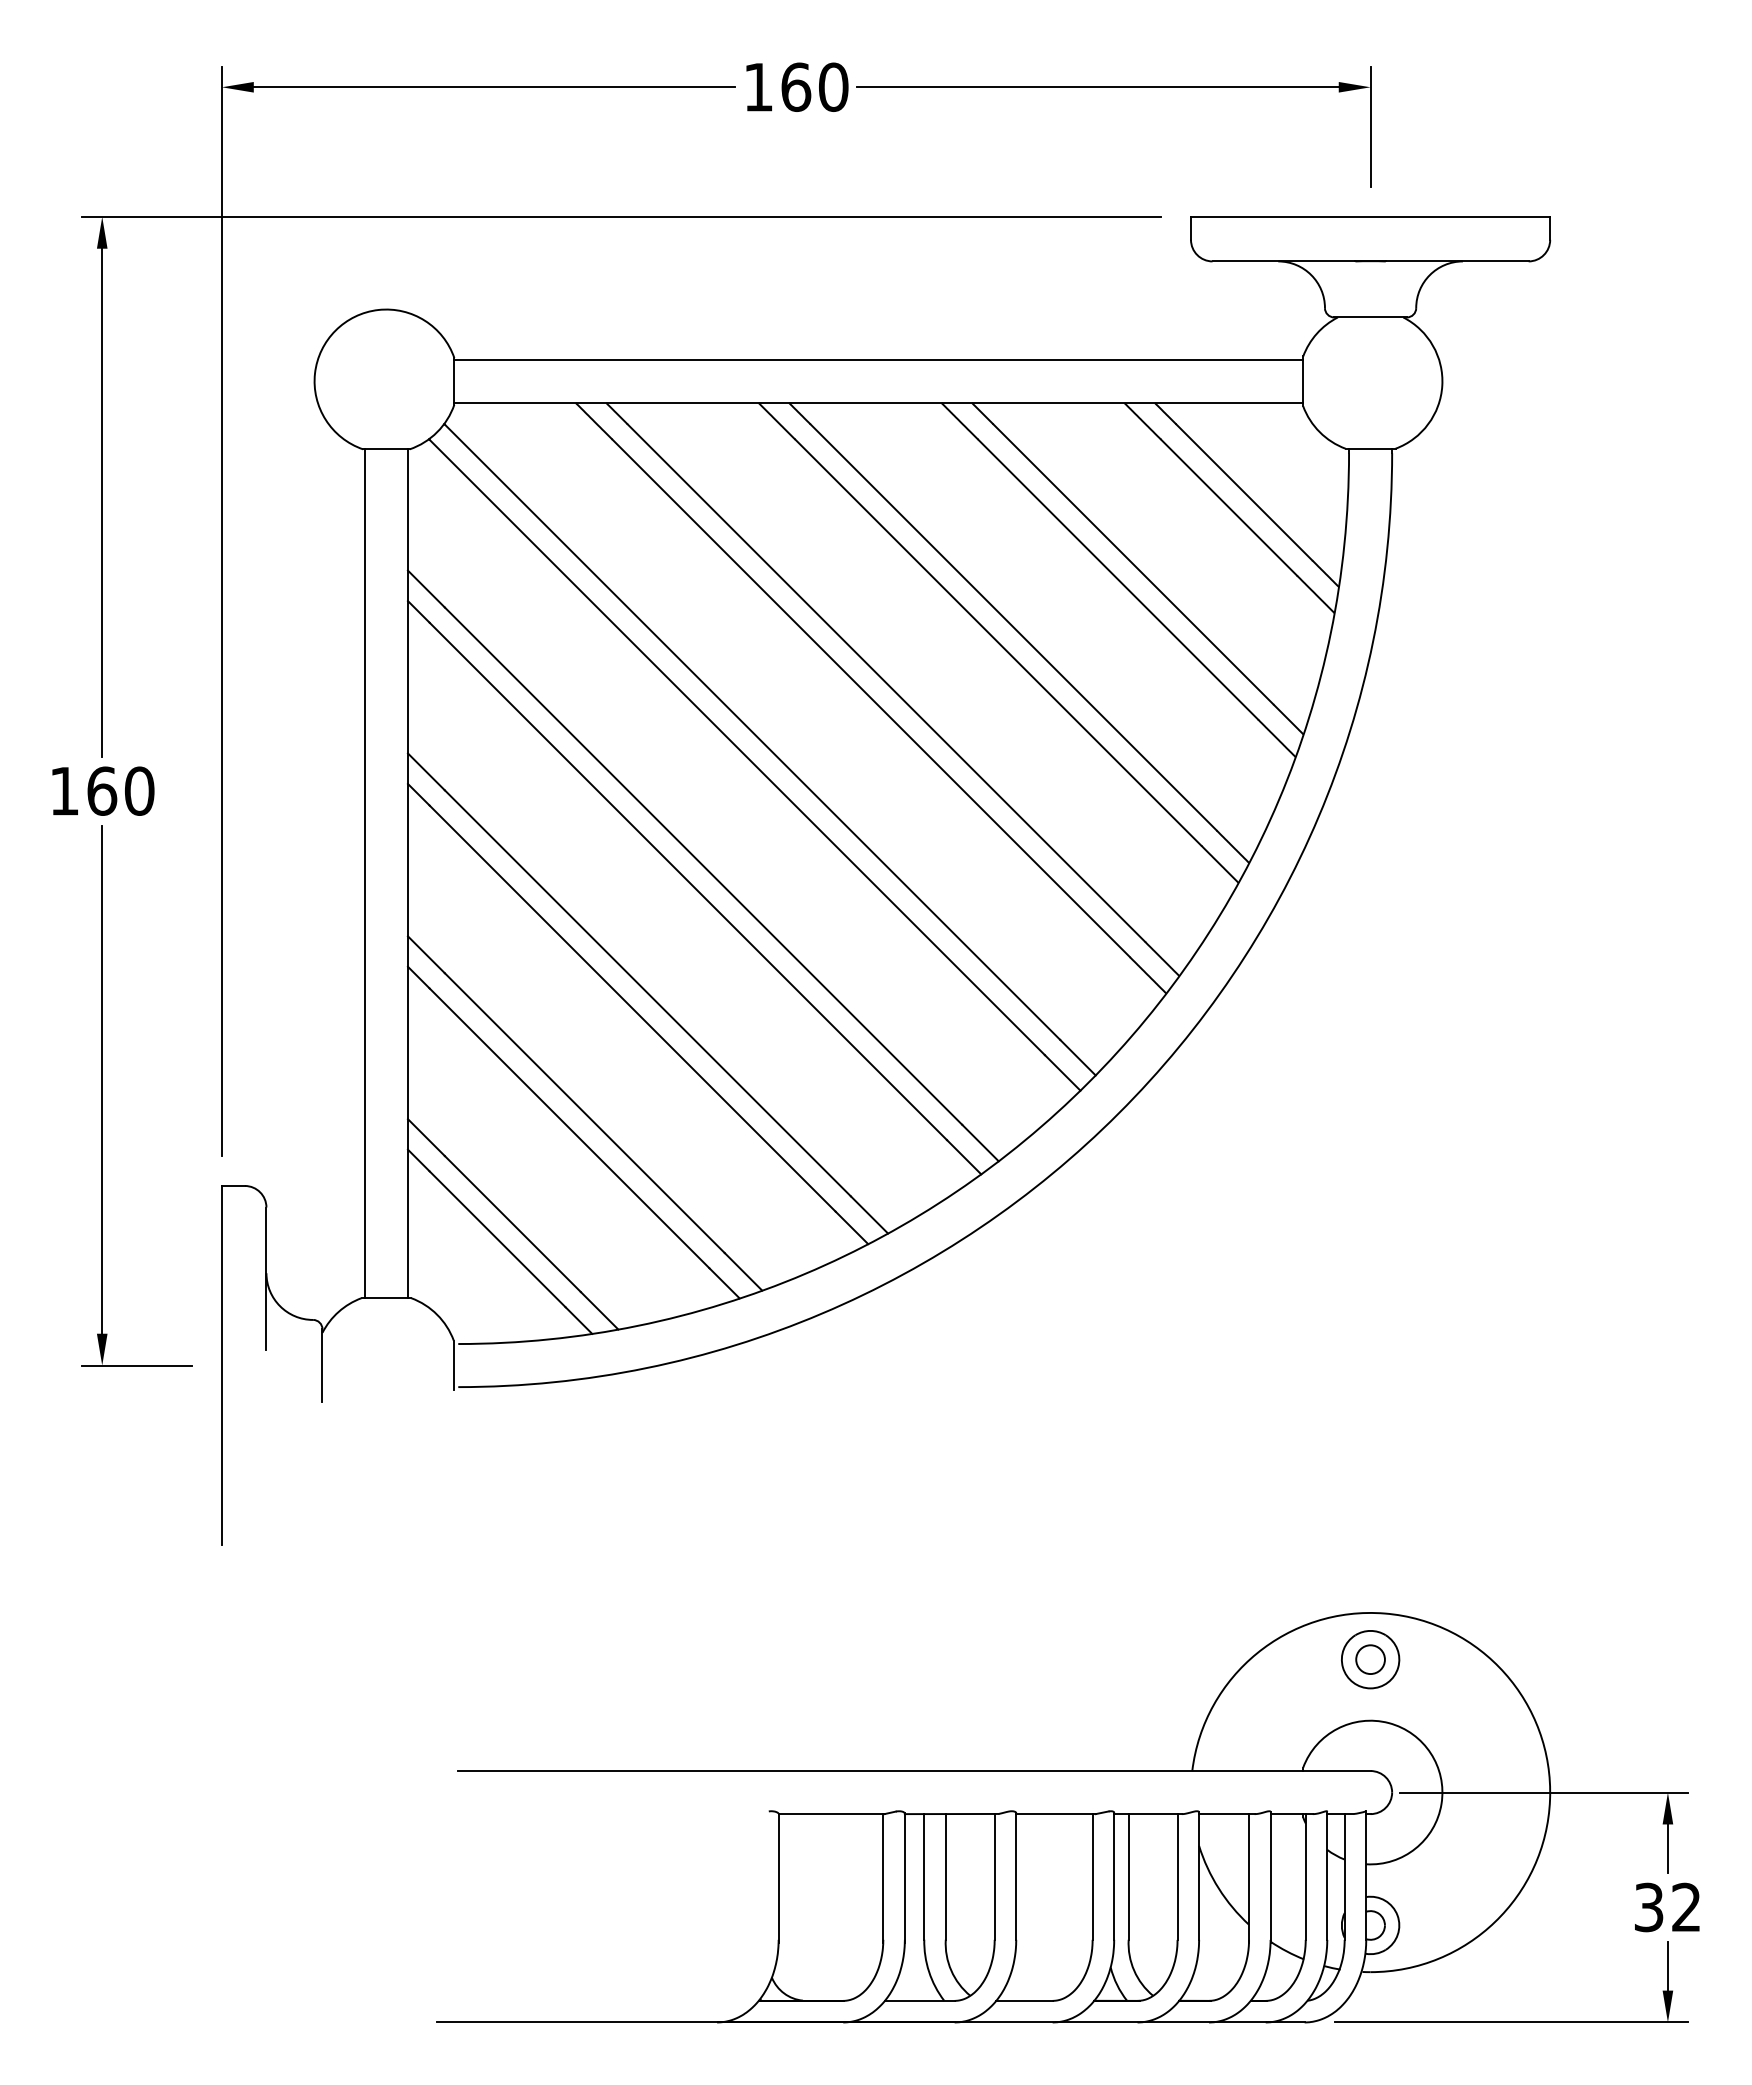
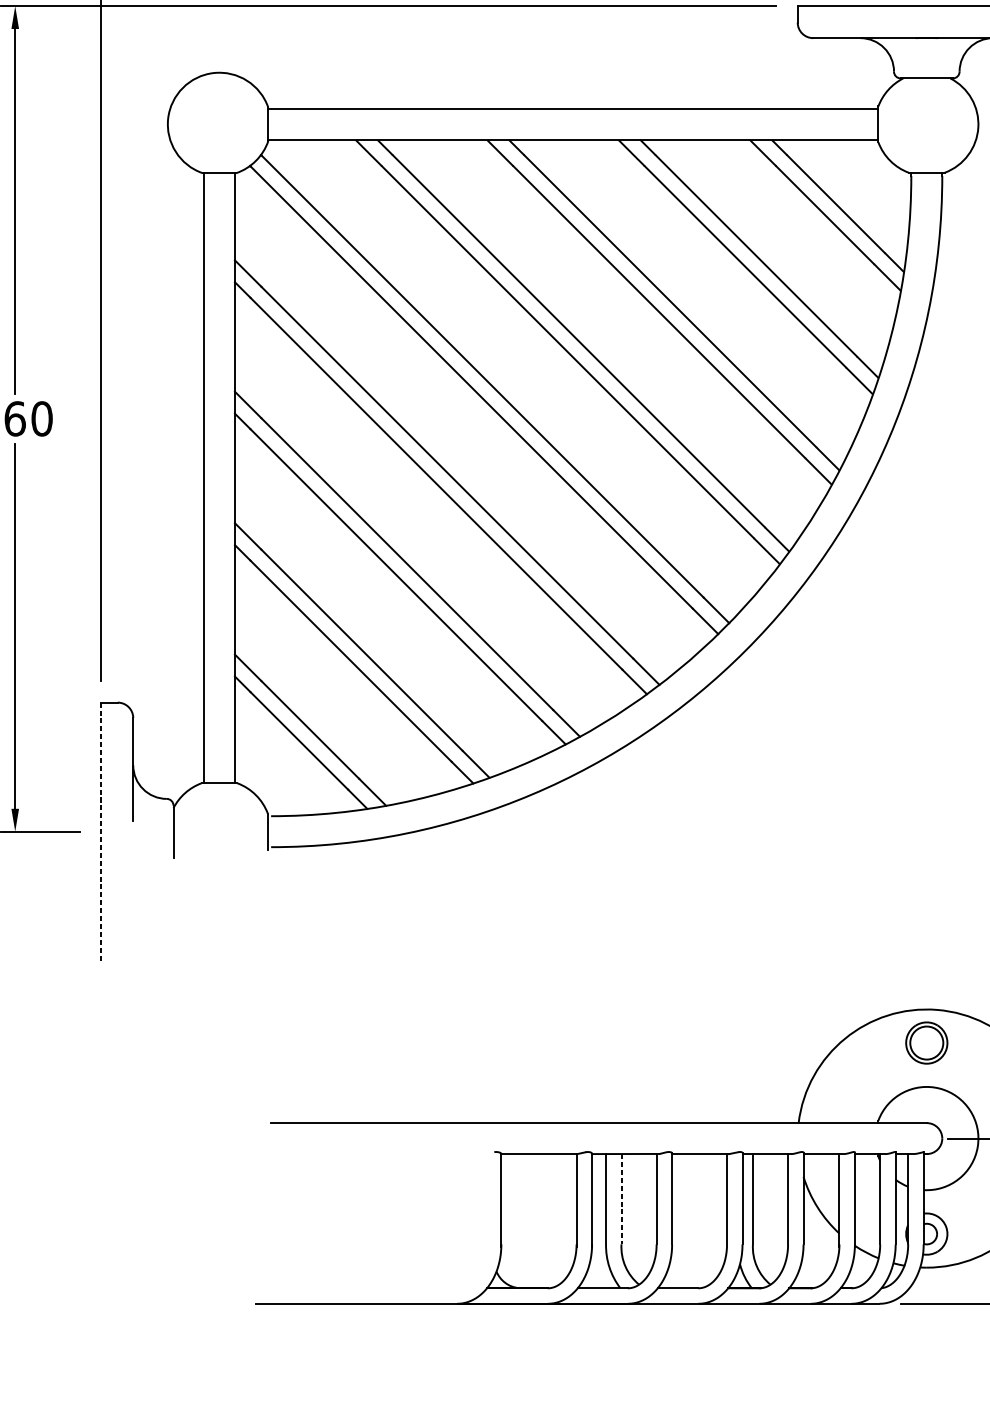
line: (221, 1365) -> (100, 831), solid -> dashed
circle: (1370, 1659) -> (926, 1042), size x1.6
line: (945, 1876) -> (621, 1198), solid -> dashed

